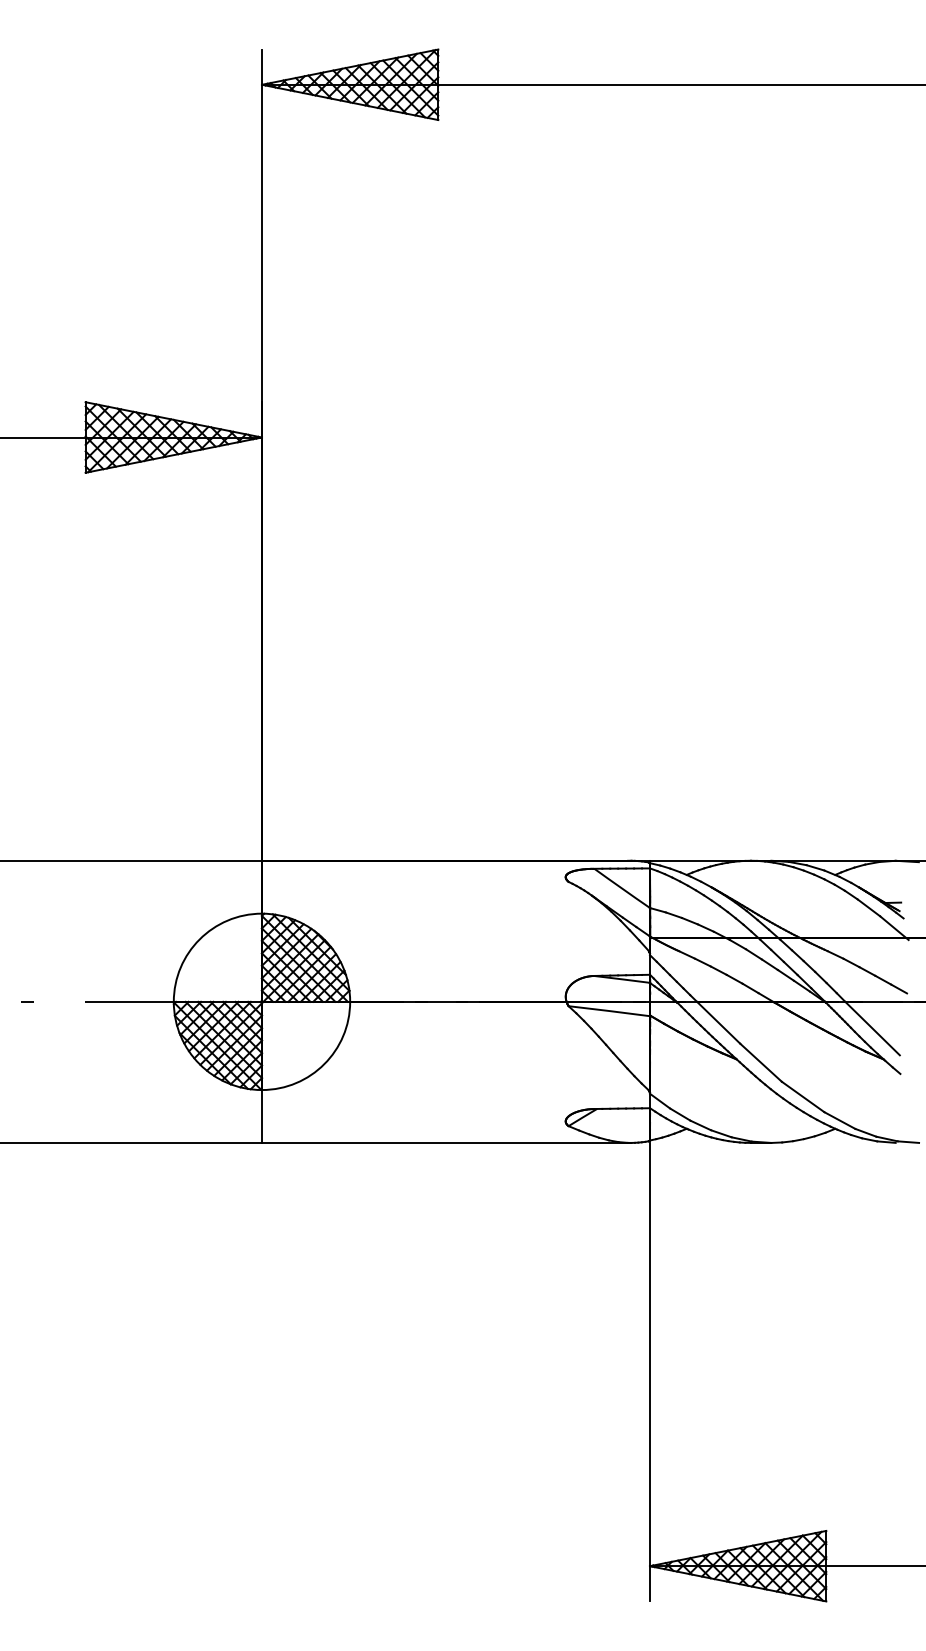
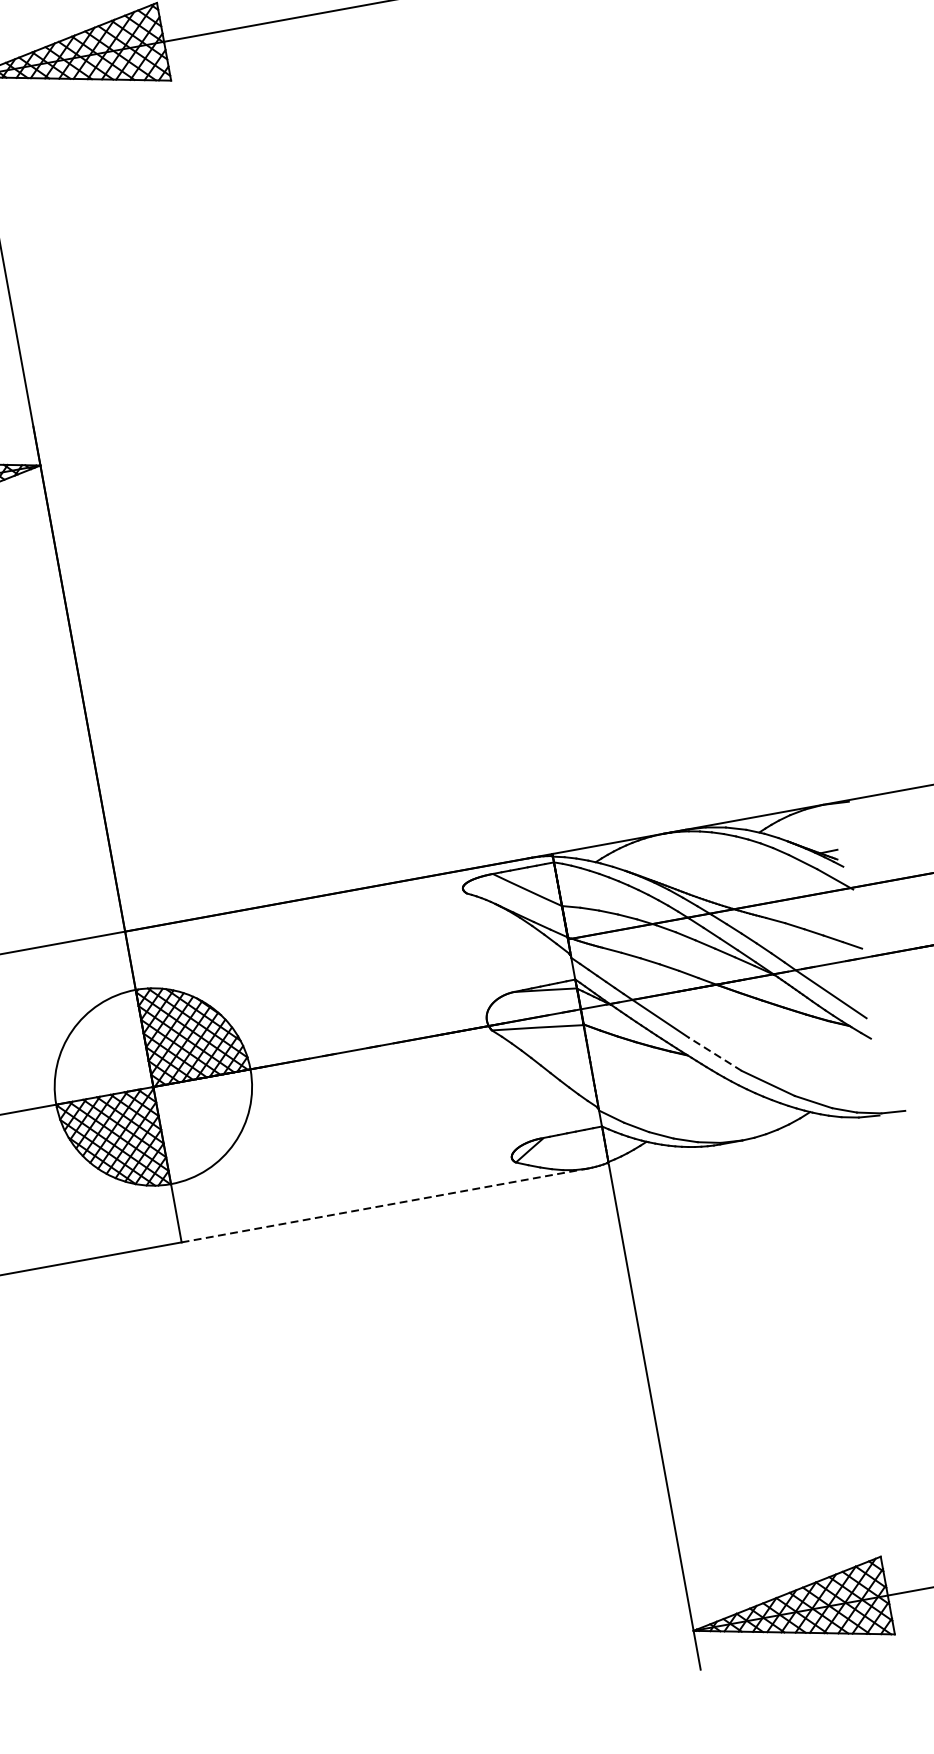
line: (760, 1062) -> (714, 1054), solid -> dashed
line: (446, 1142) -> (384, 1204), solid -> dashed

